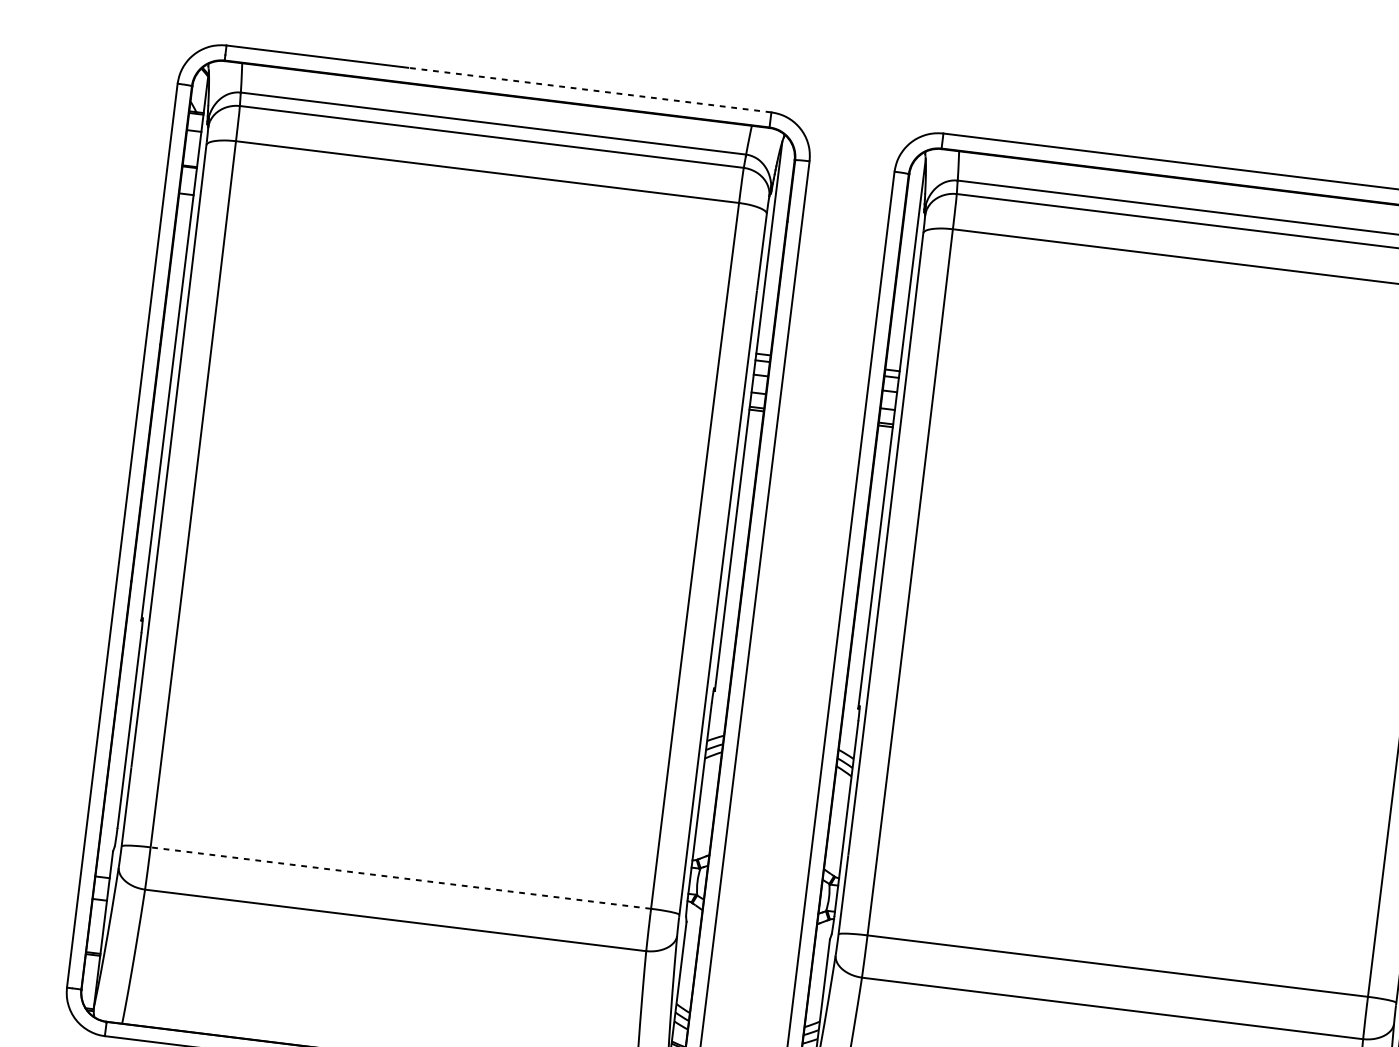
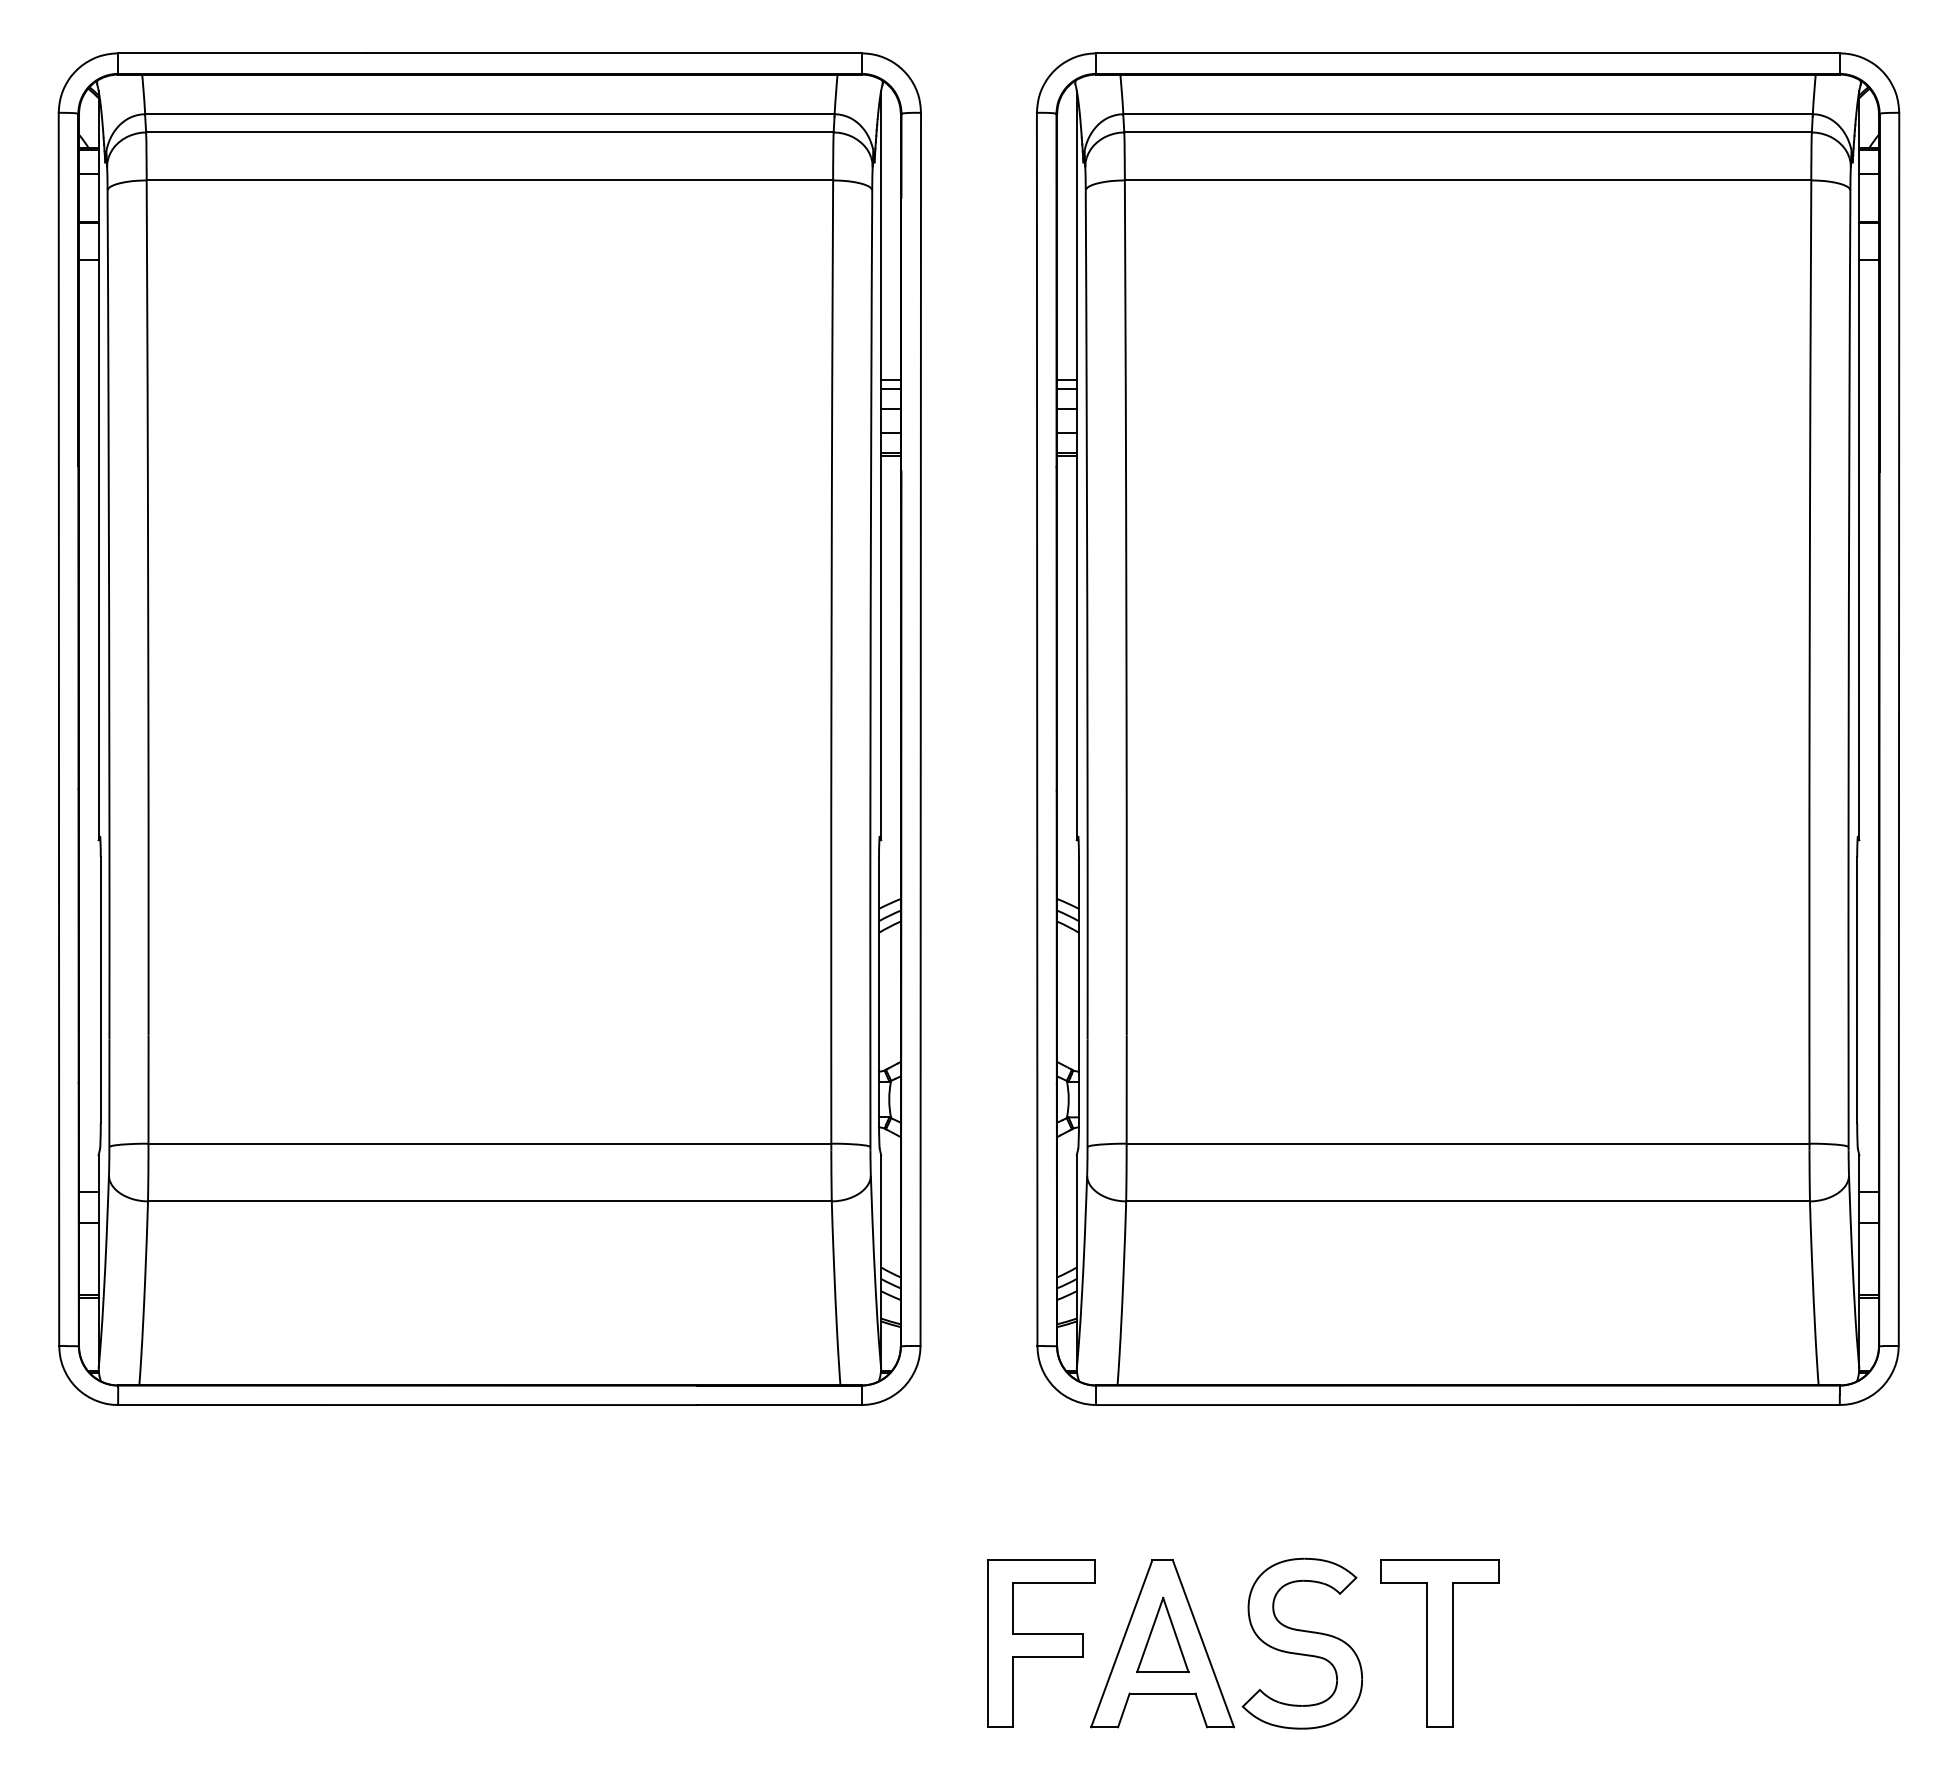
line: (589, 90) -> (613, 53), dashed -> solid
line: (400, 877) -> (489, 1143), dashed -> solid

